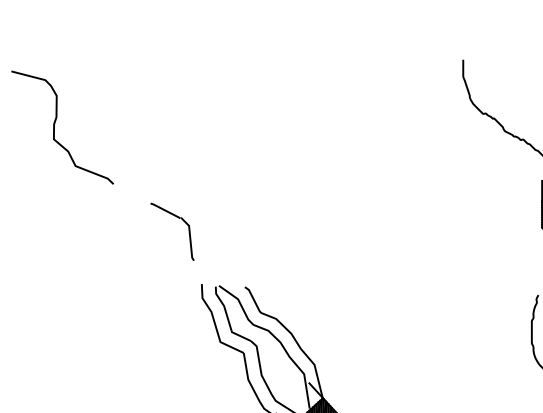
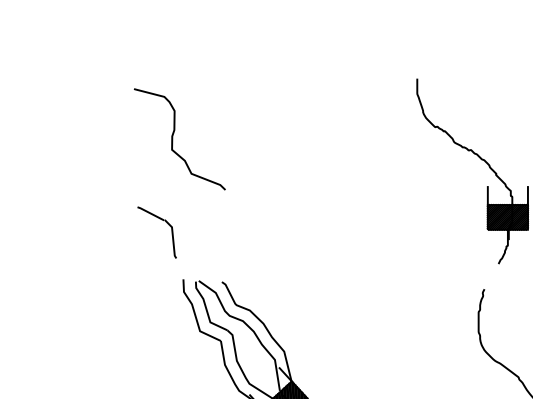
curve: (55, 127) -> (173, 139), moved

